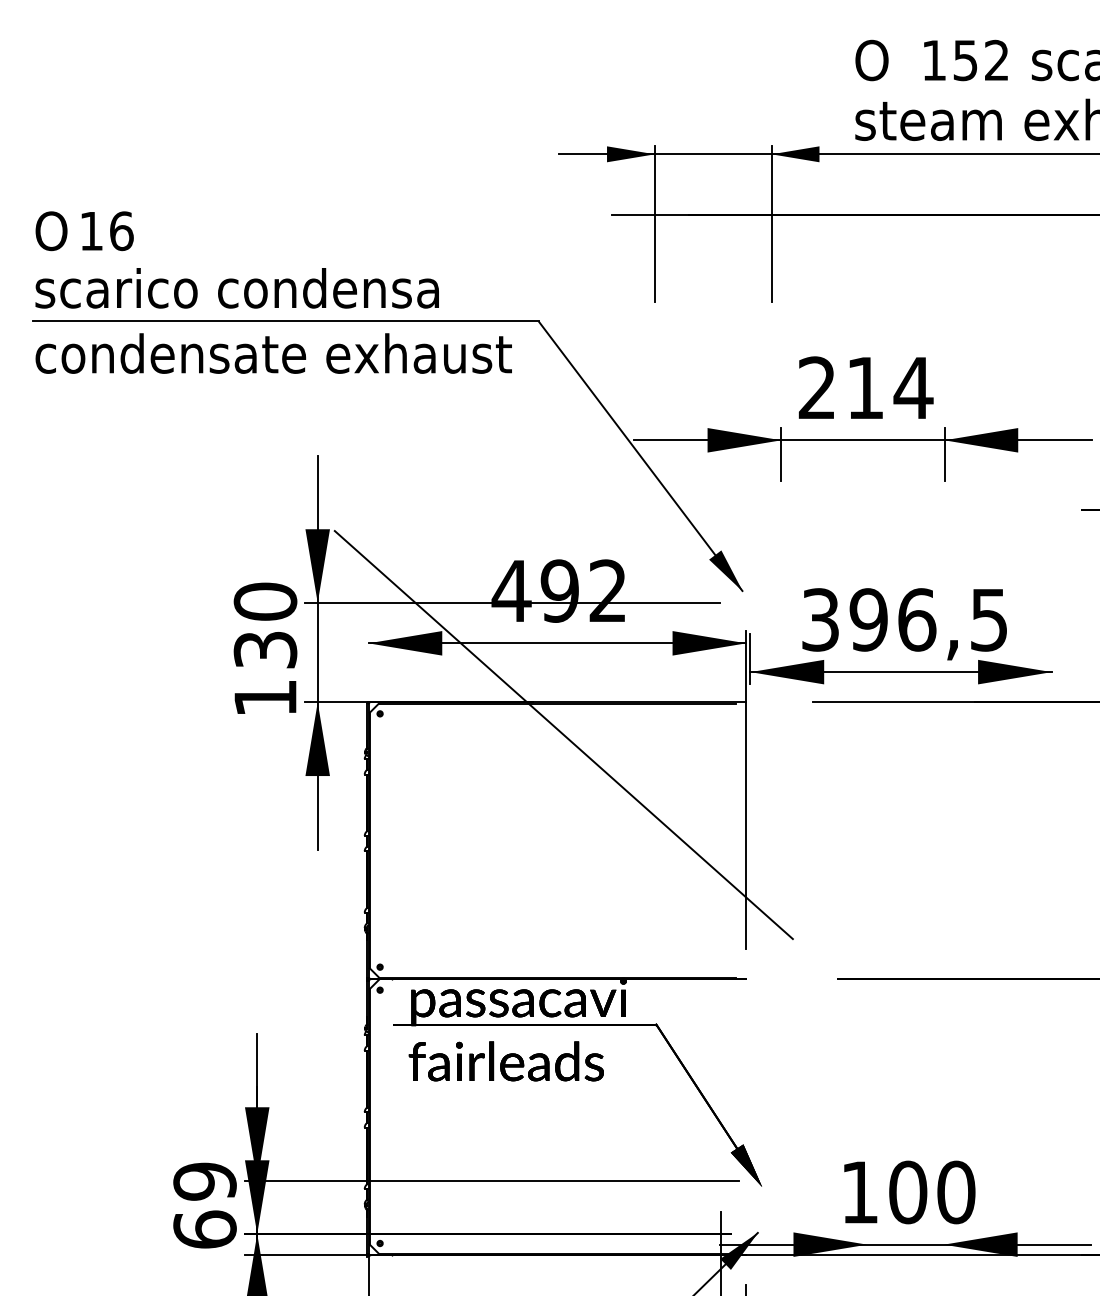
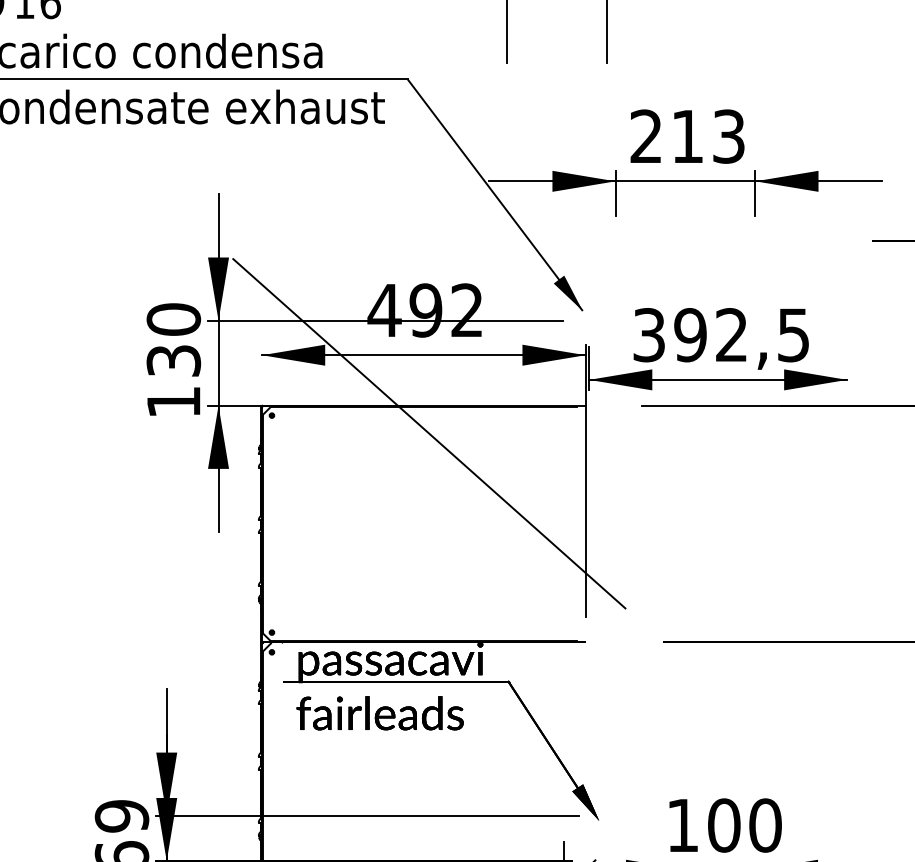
text: (913, 387) -> (728, 136), 214 -> 213
text: (917, 619) -> (732, 334), 396,5 -> 392,5

